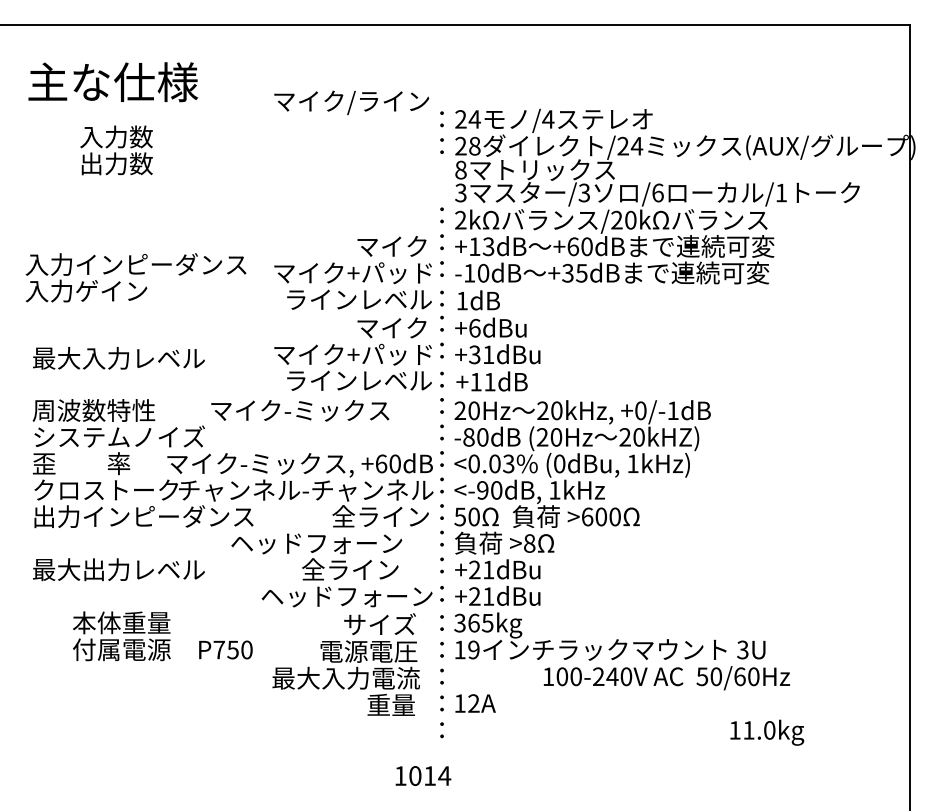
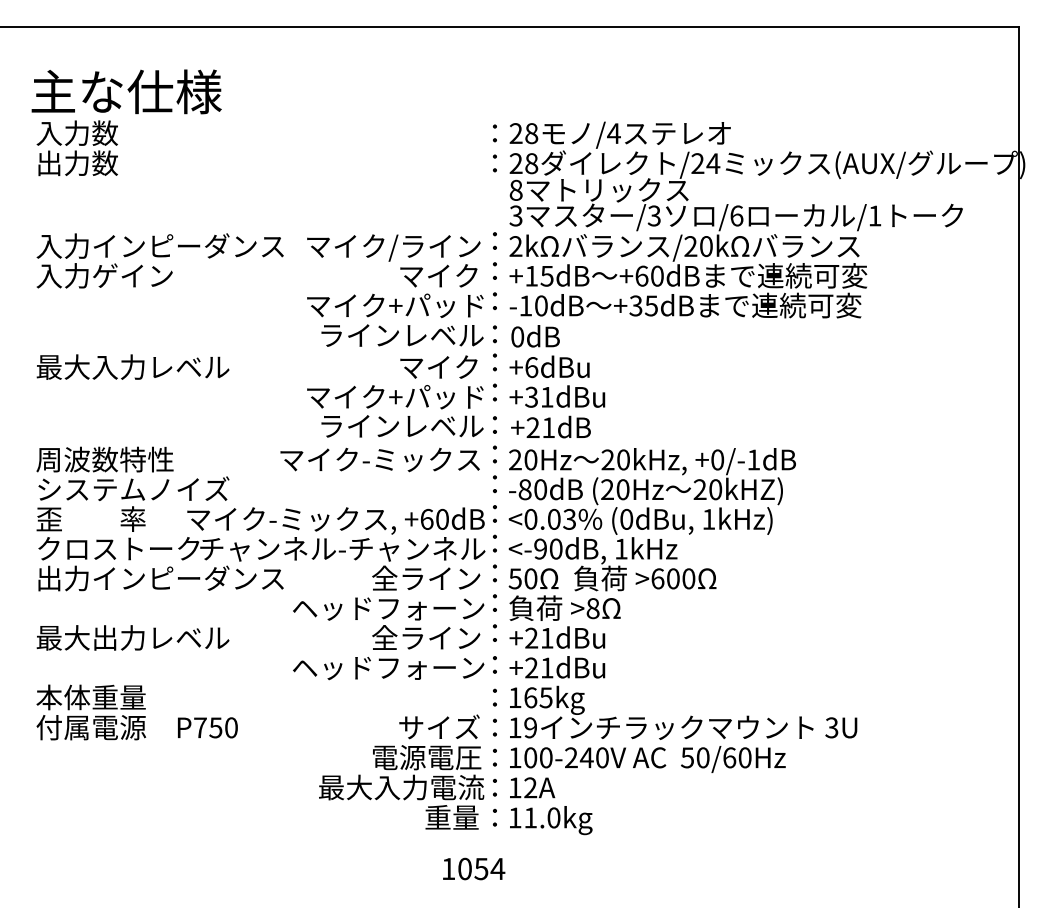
text: (351, 102) -> (393, 247), moved
text: (474, 119) -> (531, 133), 24 -> 28
text: (115, 150) -> (76, 148), moved
text: (488, 246) -> (547, 275), +13dB -> +15dB
text: (135, 277) -> (159, 260), moved
text: (462, 300) -> (517, 336), 1dB -> 0dB
text: (118, 357) -> (132, 366), moved
text: (475, 381) -> (532, 427), +11dB -> +21dB
text: (299, 410) -> (379, 459), moved
text: (316, 556) -> (388, 623), moved
text: (459, 622) -> (514, 697), 365kg -> 165kg
text: (162, 636) -> (136, 712), moved
text: (346, 663) -> (401, 771), moved
text: (666, 678) -> (647, 759), moved
text: (767, 732) -> (551, 820), moved
text: (430, 776) -> (481, 869), 1014 -> 1054

